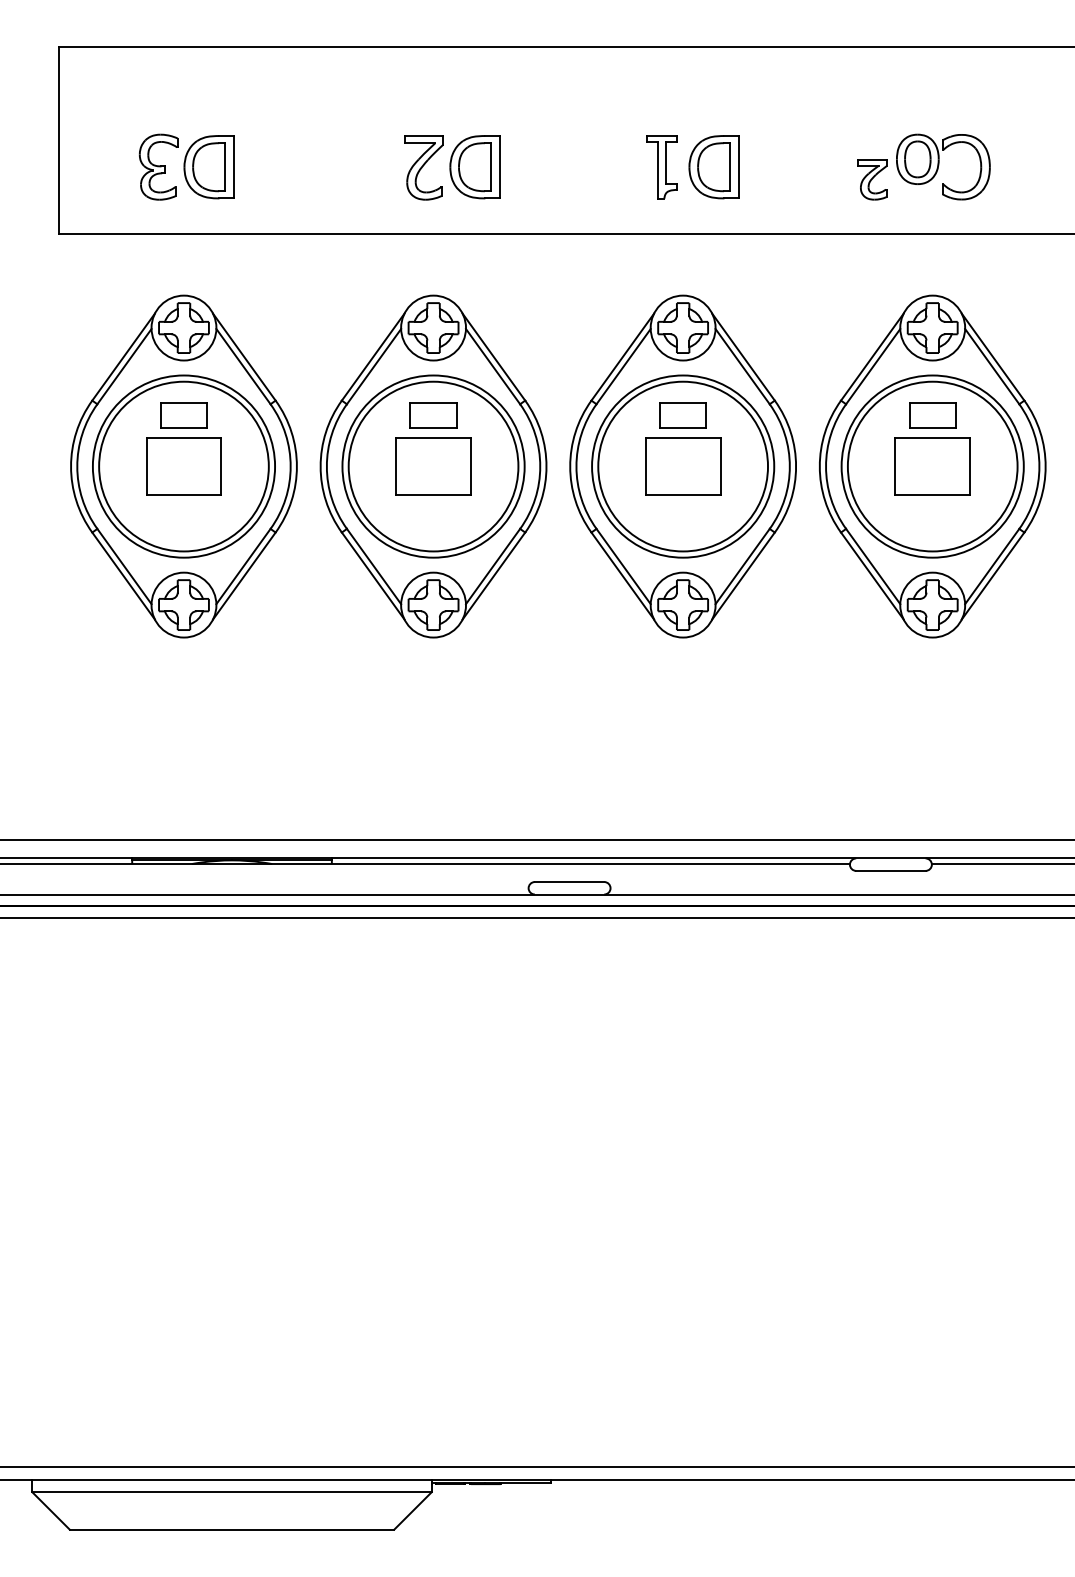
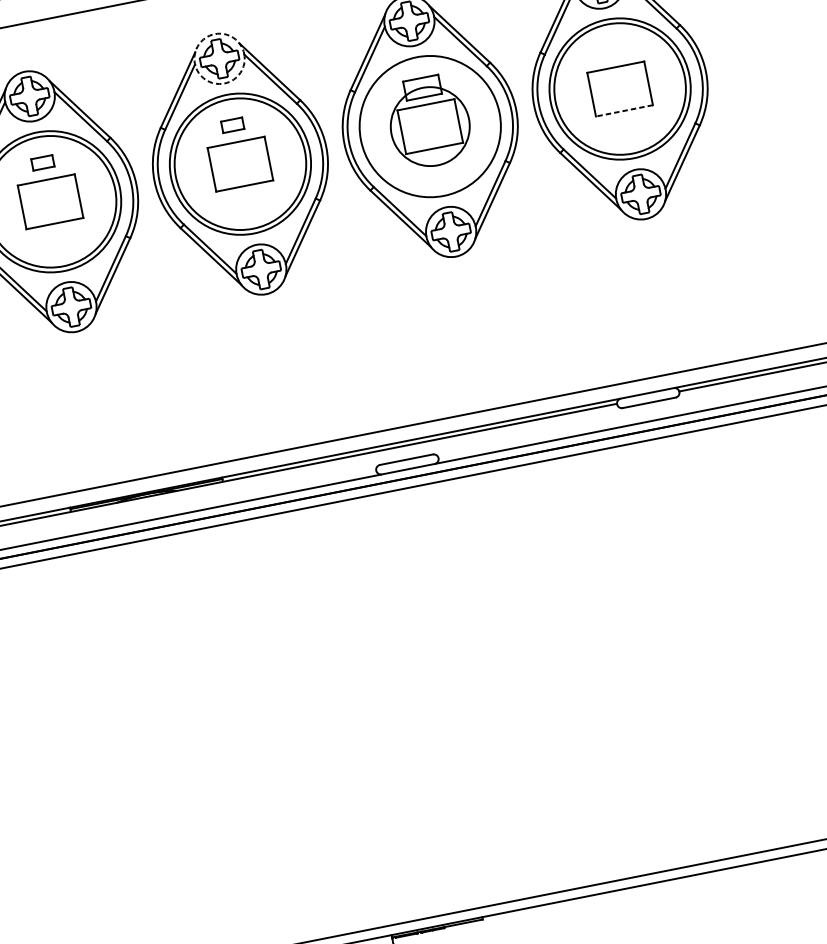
circle: (433, 327) -> (219, 58), solid -> dashed
part: (183, 415) -> (42, 163), size x0.6
part: (433, 415) -> (232, 125), size x0.6
part: (932, 415) -> (612, 50), removed
circle: (683, 466) -> (430, 126), size x0.6
line: (932, 495) -> (624, 111), solid -> dashed

